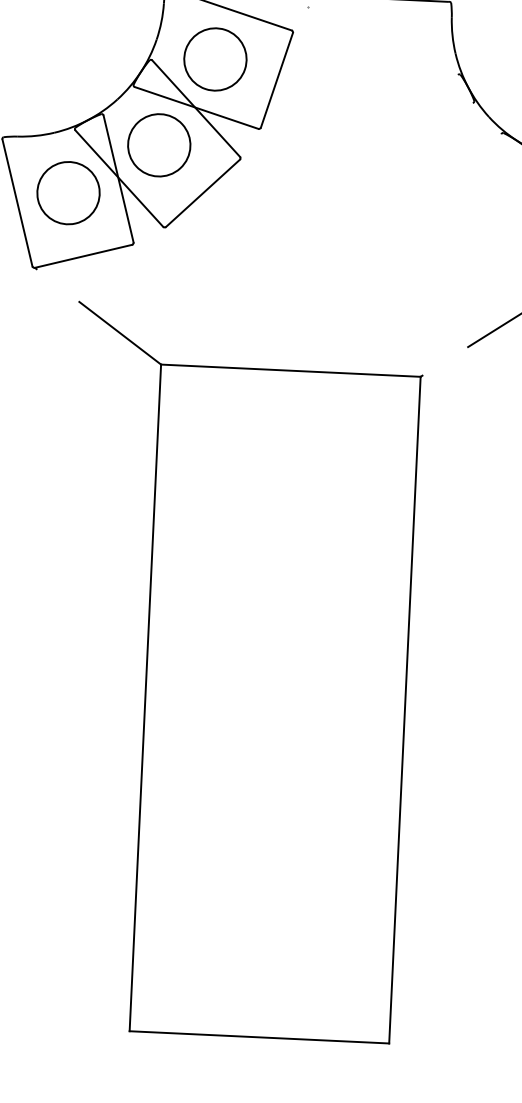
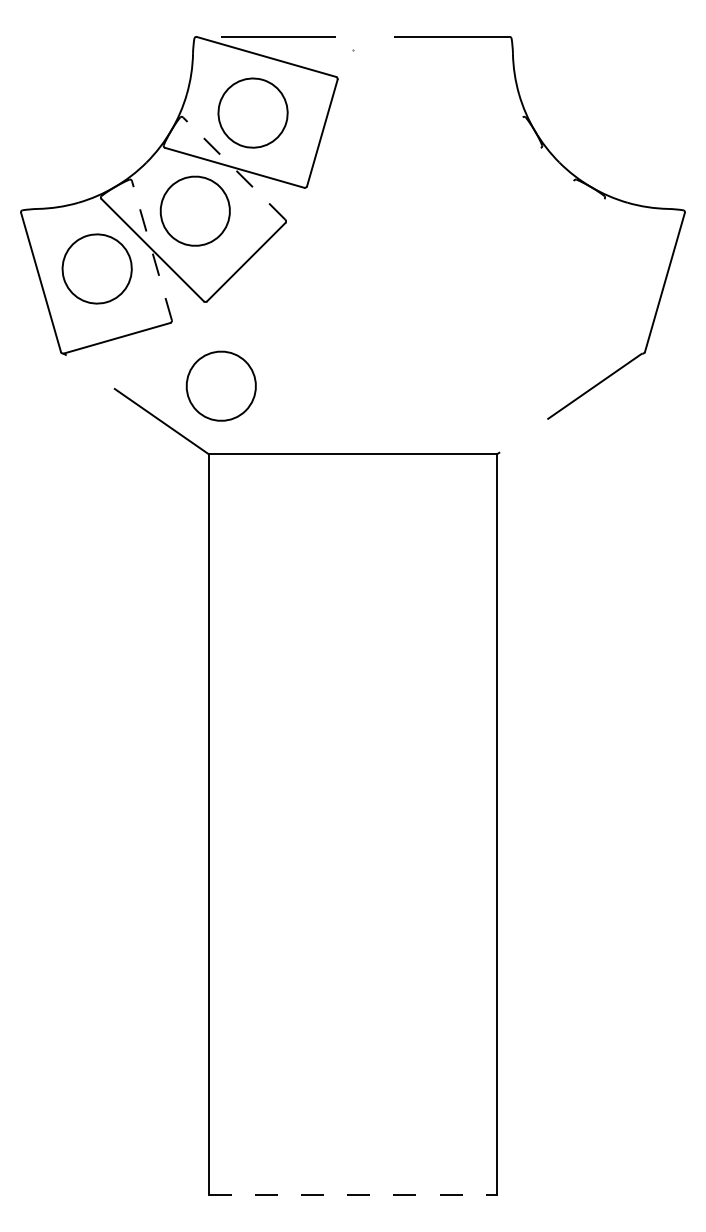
line: (195, 108) -> (233, 168), solid -> dashed
line: (118, 178) -> (151, 250), solid -> dashed
part: (174, 303) -> (220, 385), added
line: (259, 1037) -> (353, 1195), solid -> dashed

